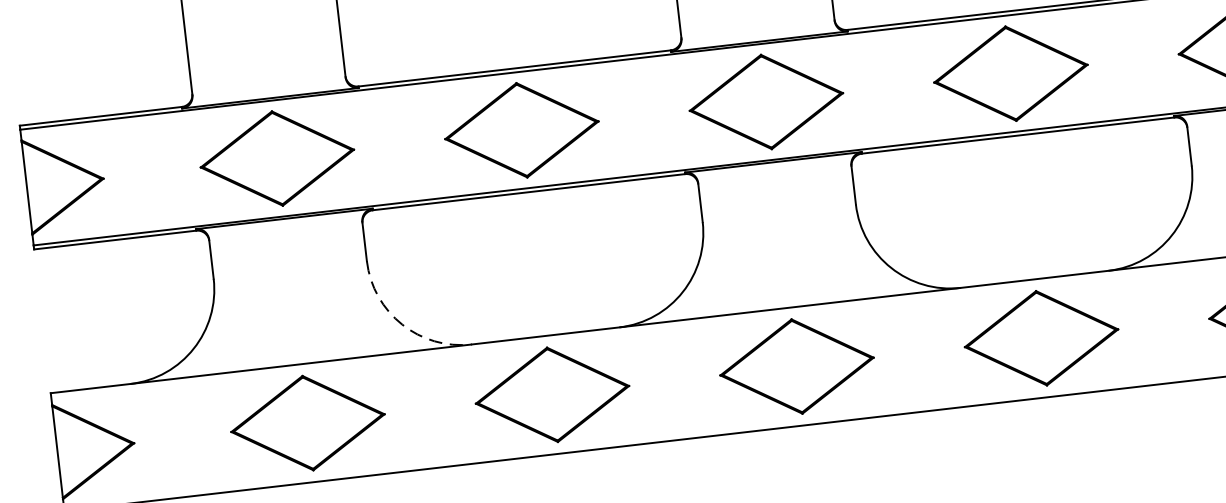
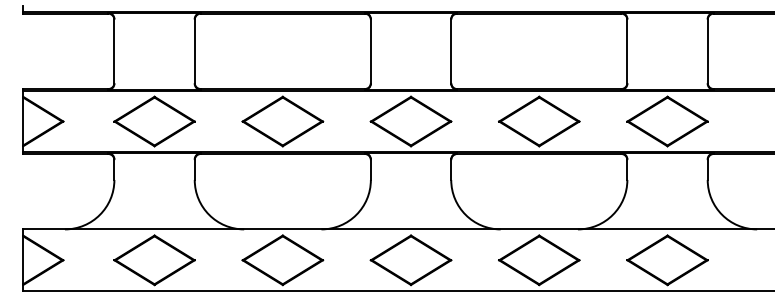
arc: (402, 323) -> (209, 214), dashed -> solid

